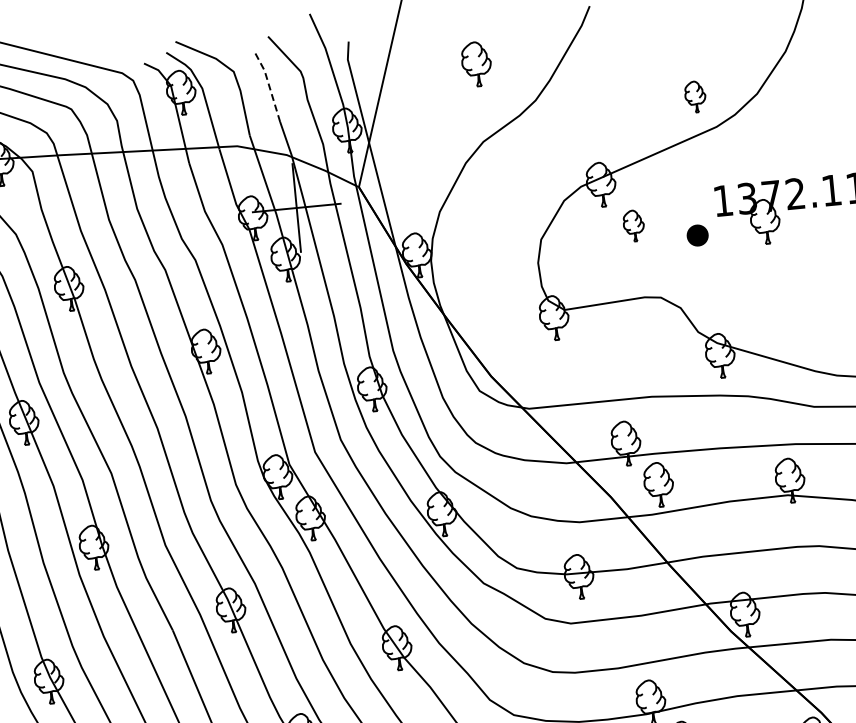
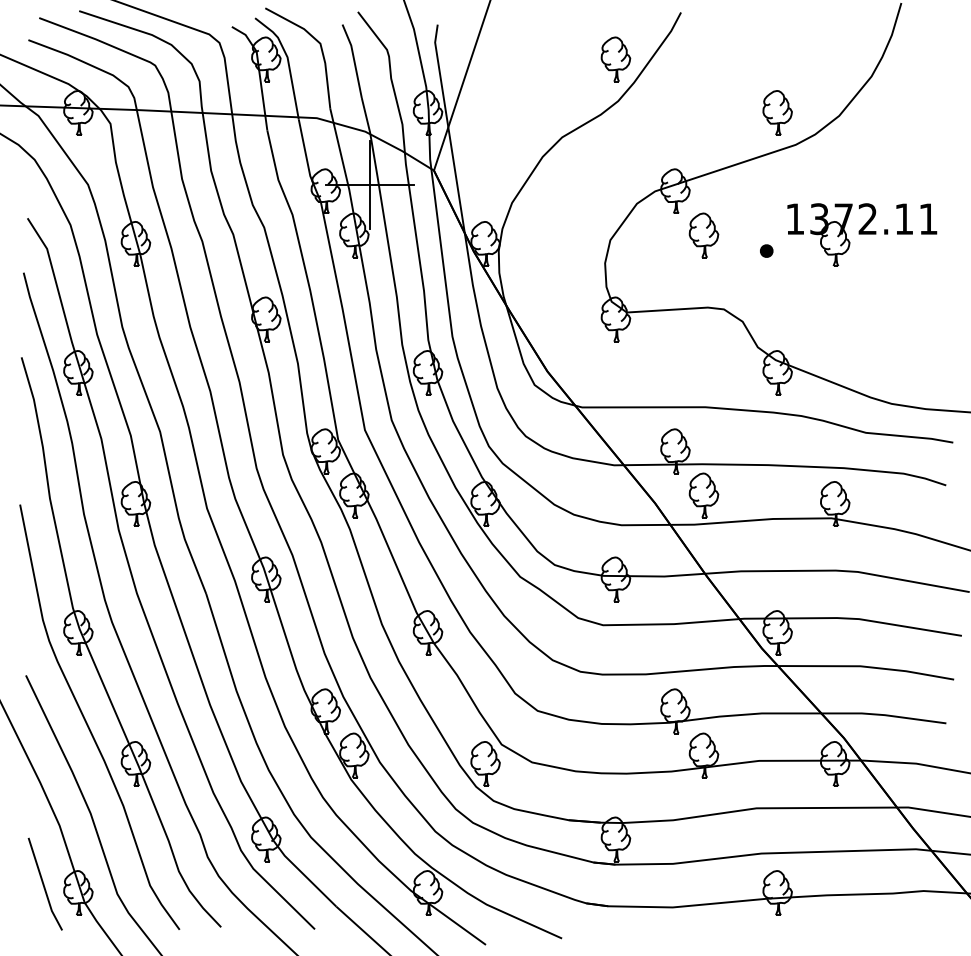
part: (476, 64) -> (615, 59), moved
line: (269, 85) -> (354, 60), dashed -> solid
part: (695, 96) -> (777, 112), size x1.43
part: (633, 225) -> (703, 235), size x1.43
part: (697, 234) -> (766, 250), size x0.62

